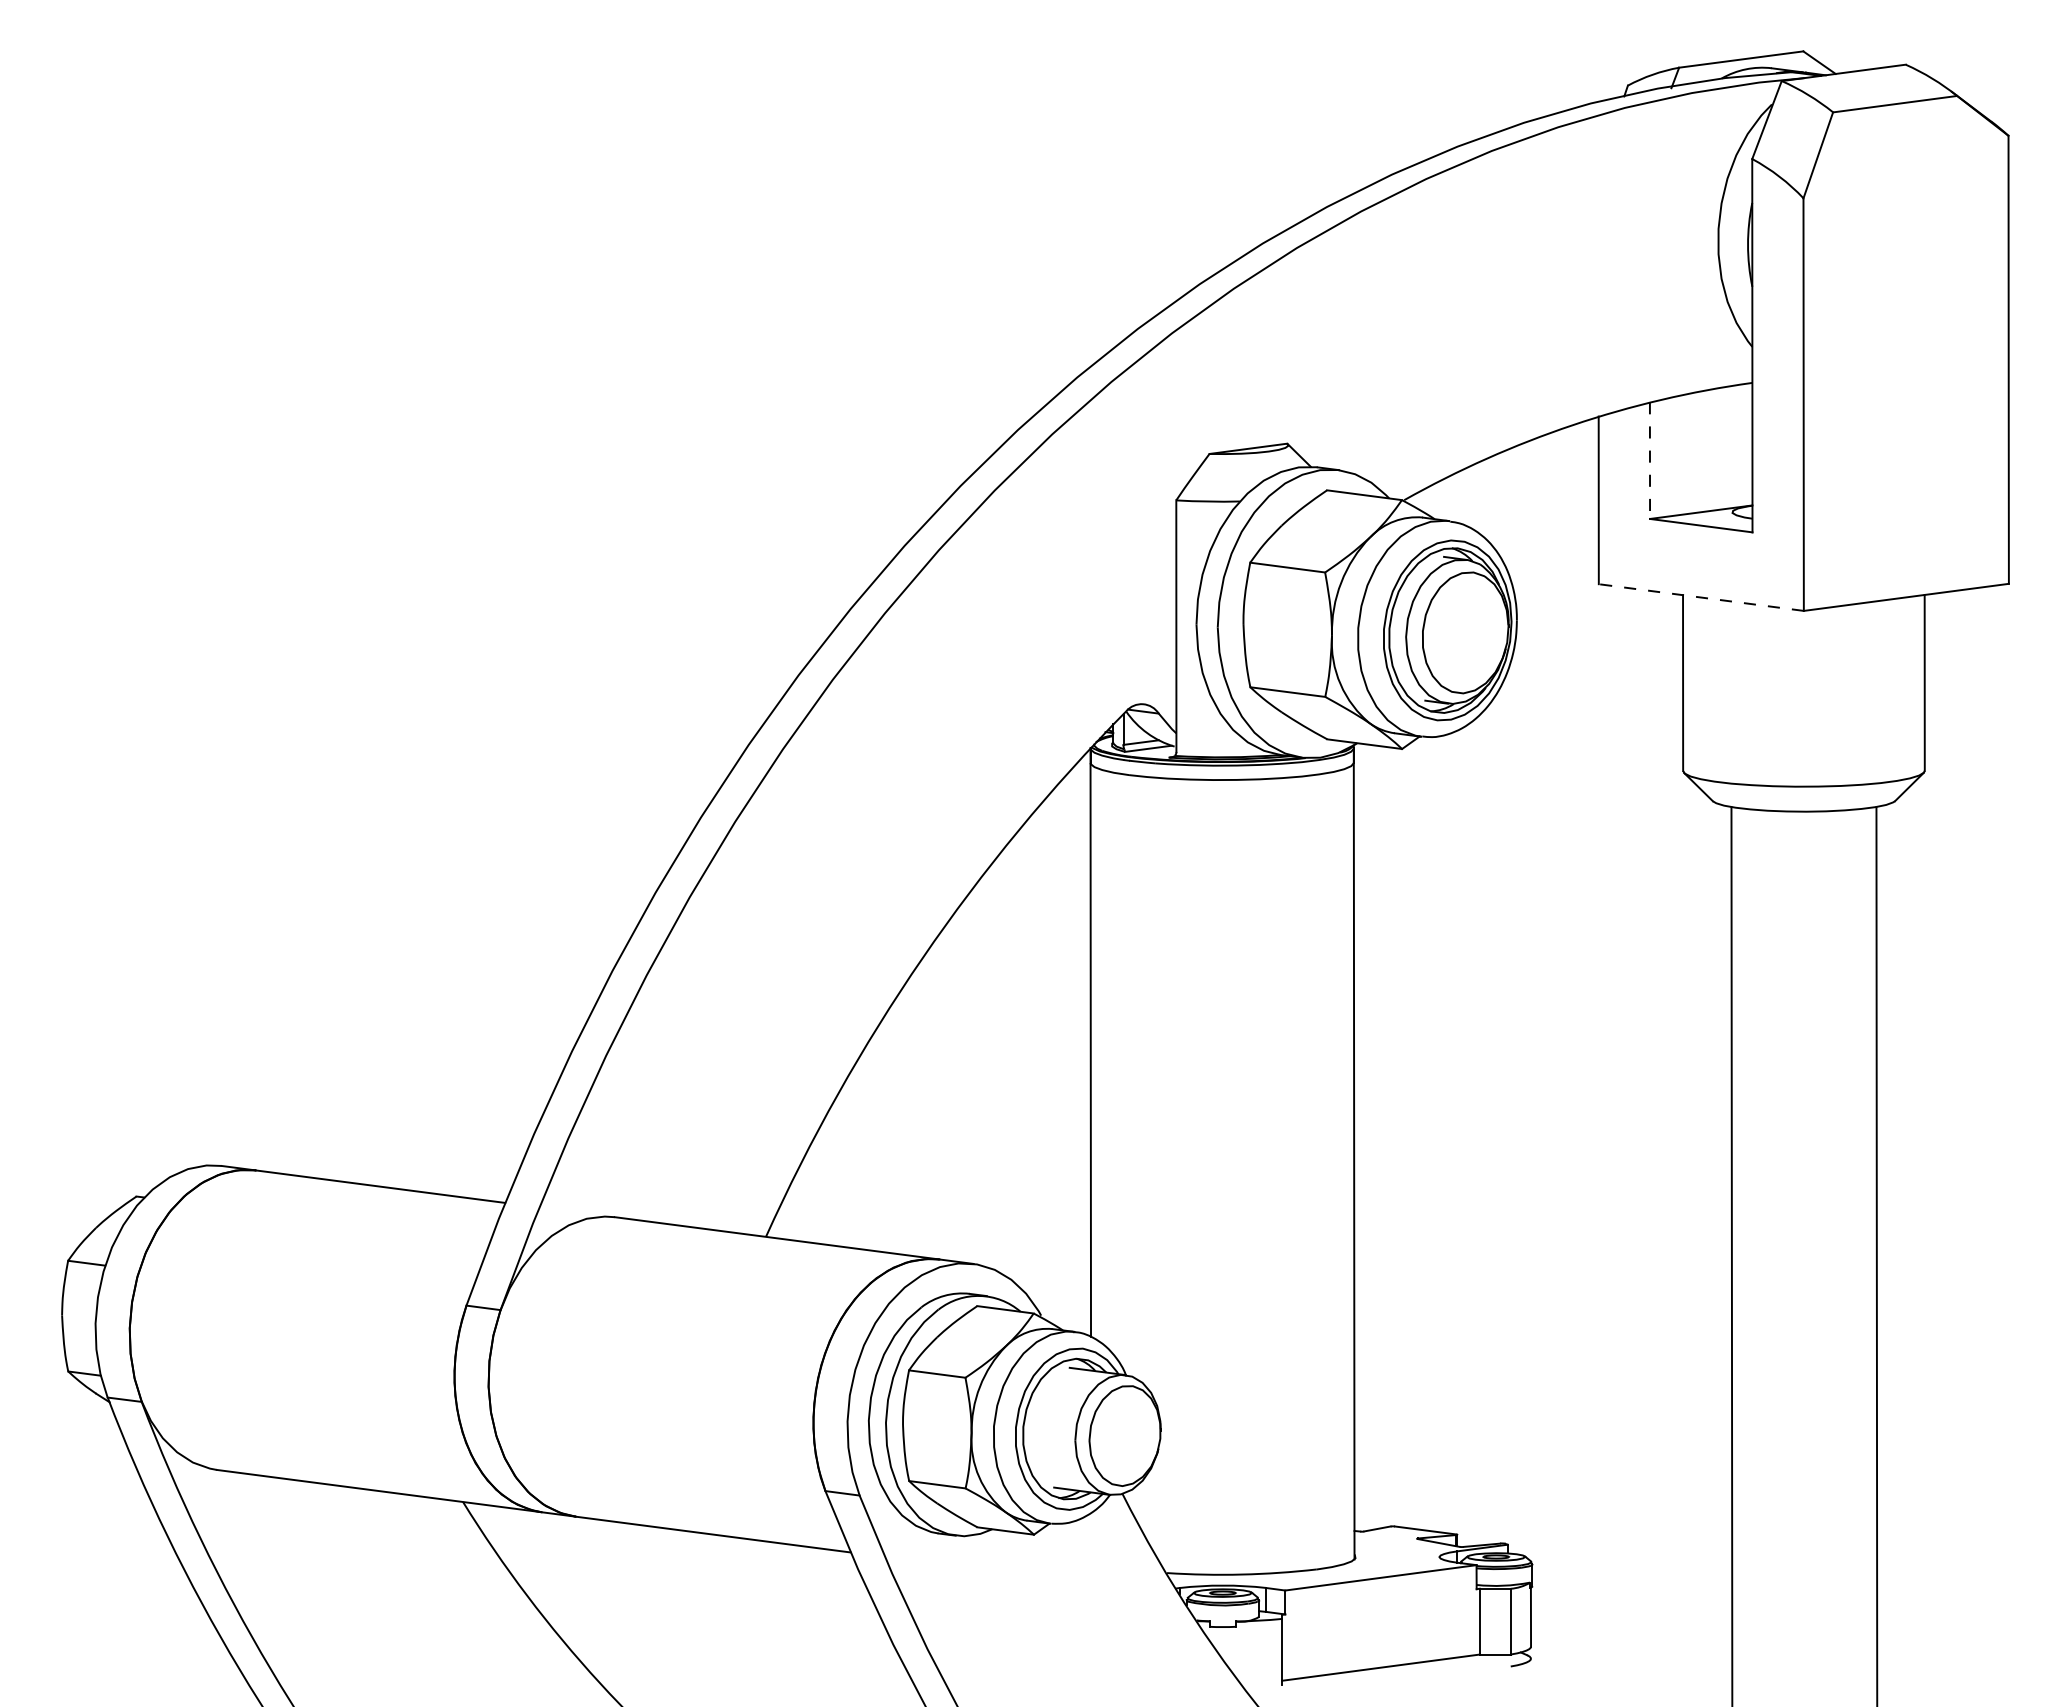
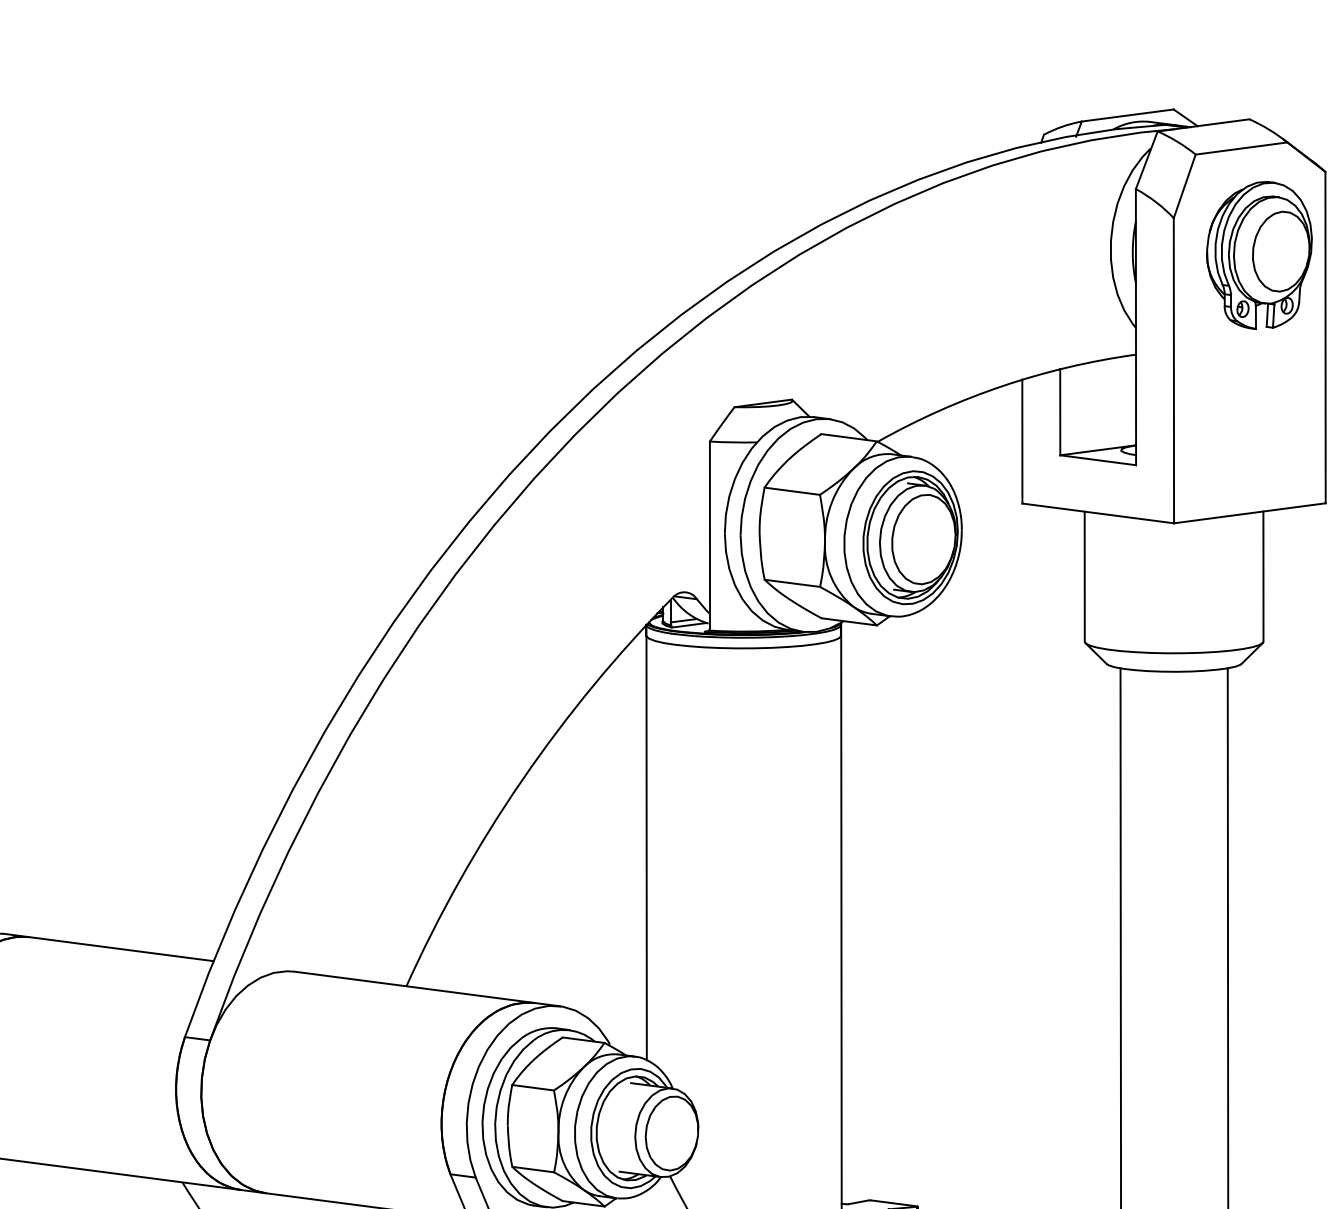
part: (1919, 248) -> (1259, 255), added
line: (1649, 461) -> (1059, 412), dashed -> solid
line: (1700, 597) -> (1097, 513), dashed -> solid

